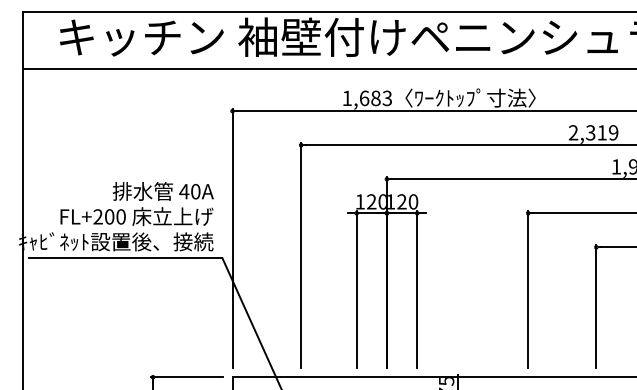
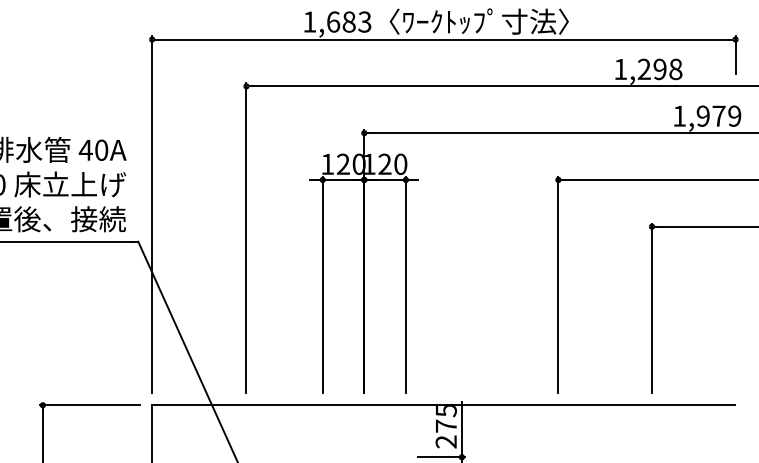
text: (593, 132) -> (648, 68), 2,319 -> 1,298

